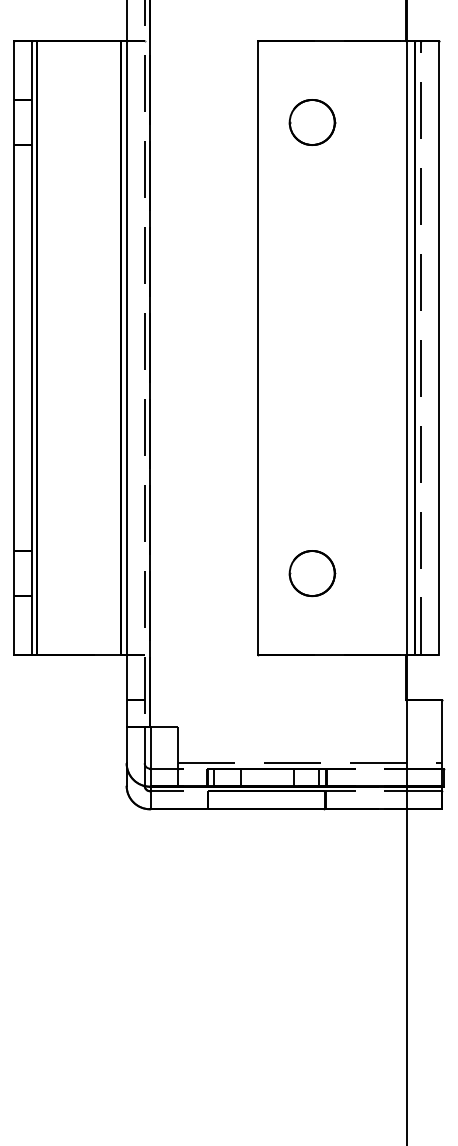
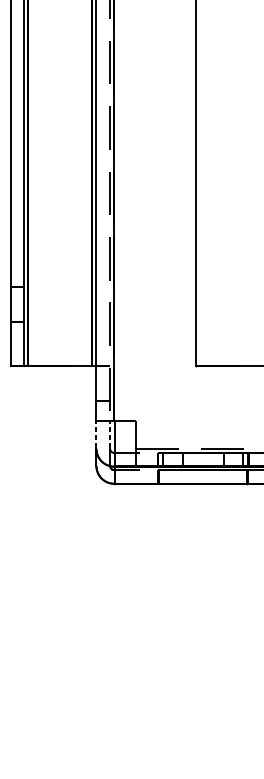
part: (312, 573) -> (237, 304), removed
line: (126, 744) -> (96, 434), solid -> dashed
line: (144, 744) -> (109, 434), solid -> dashed

